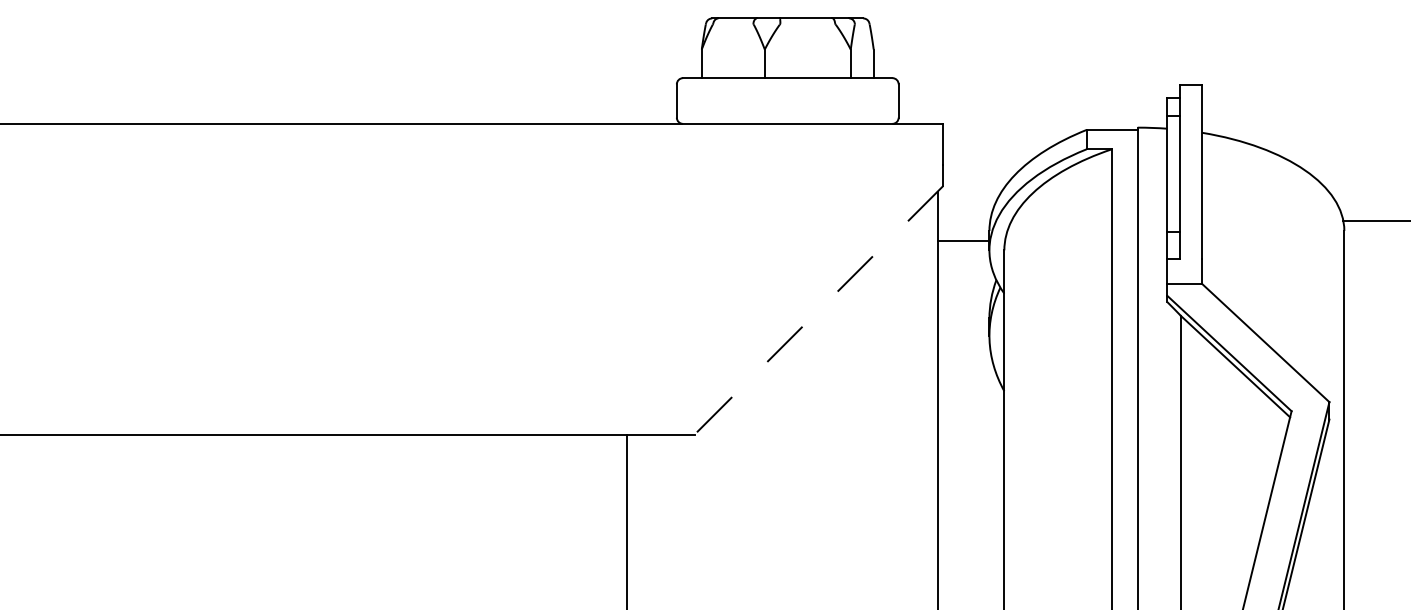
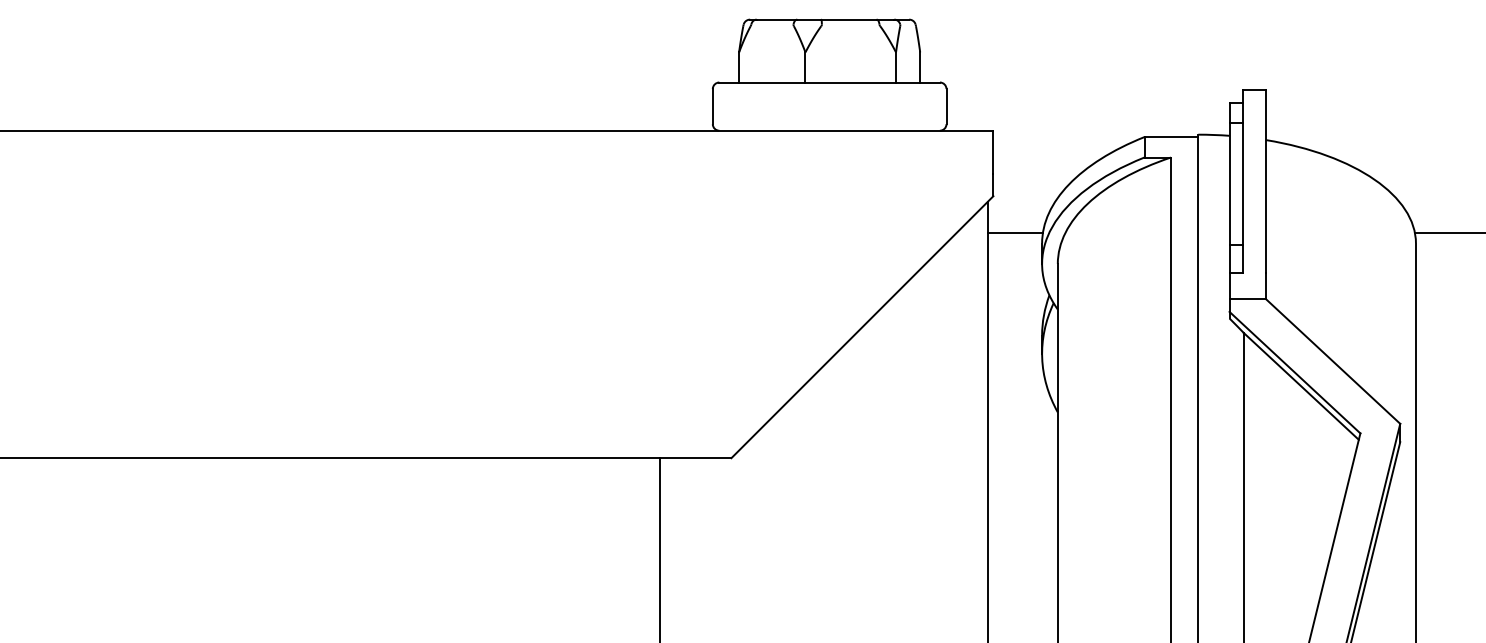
line: (963, 241) -> (1014, 233), moved
line: (818, 310) -> (862, 327), dashed -> solid

